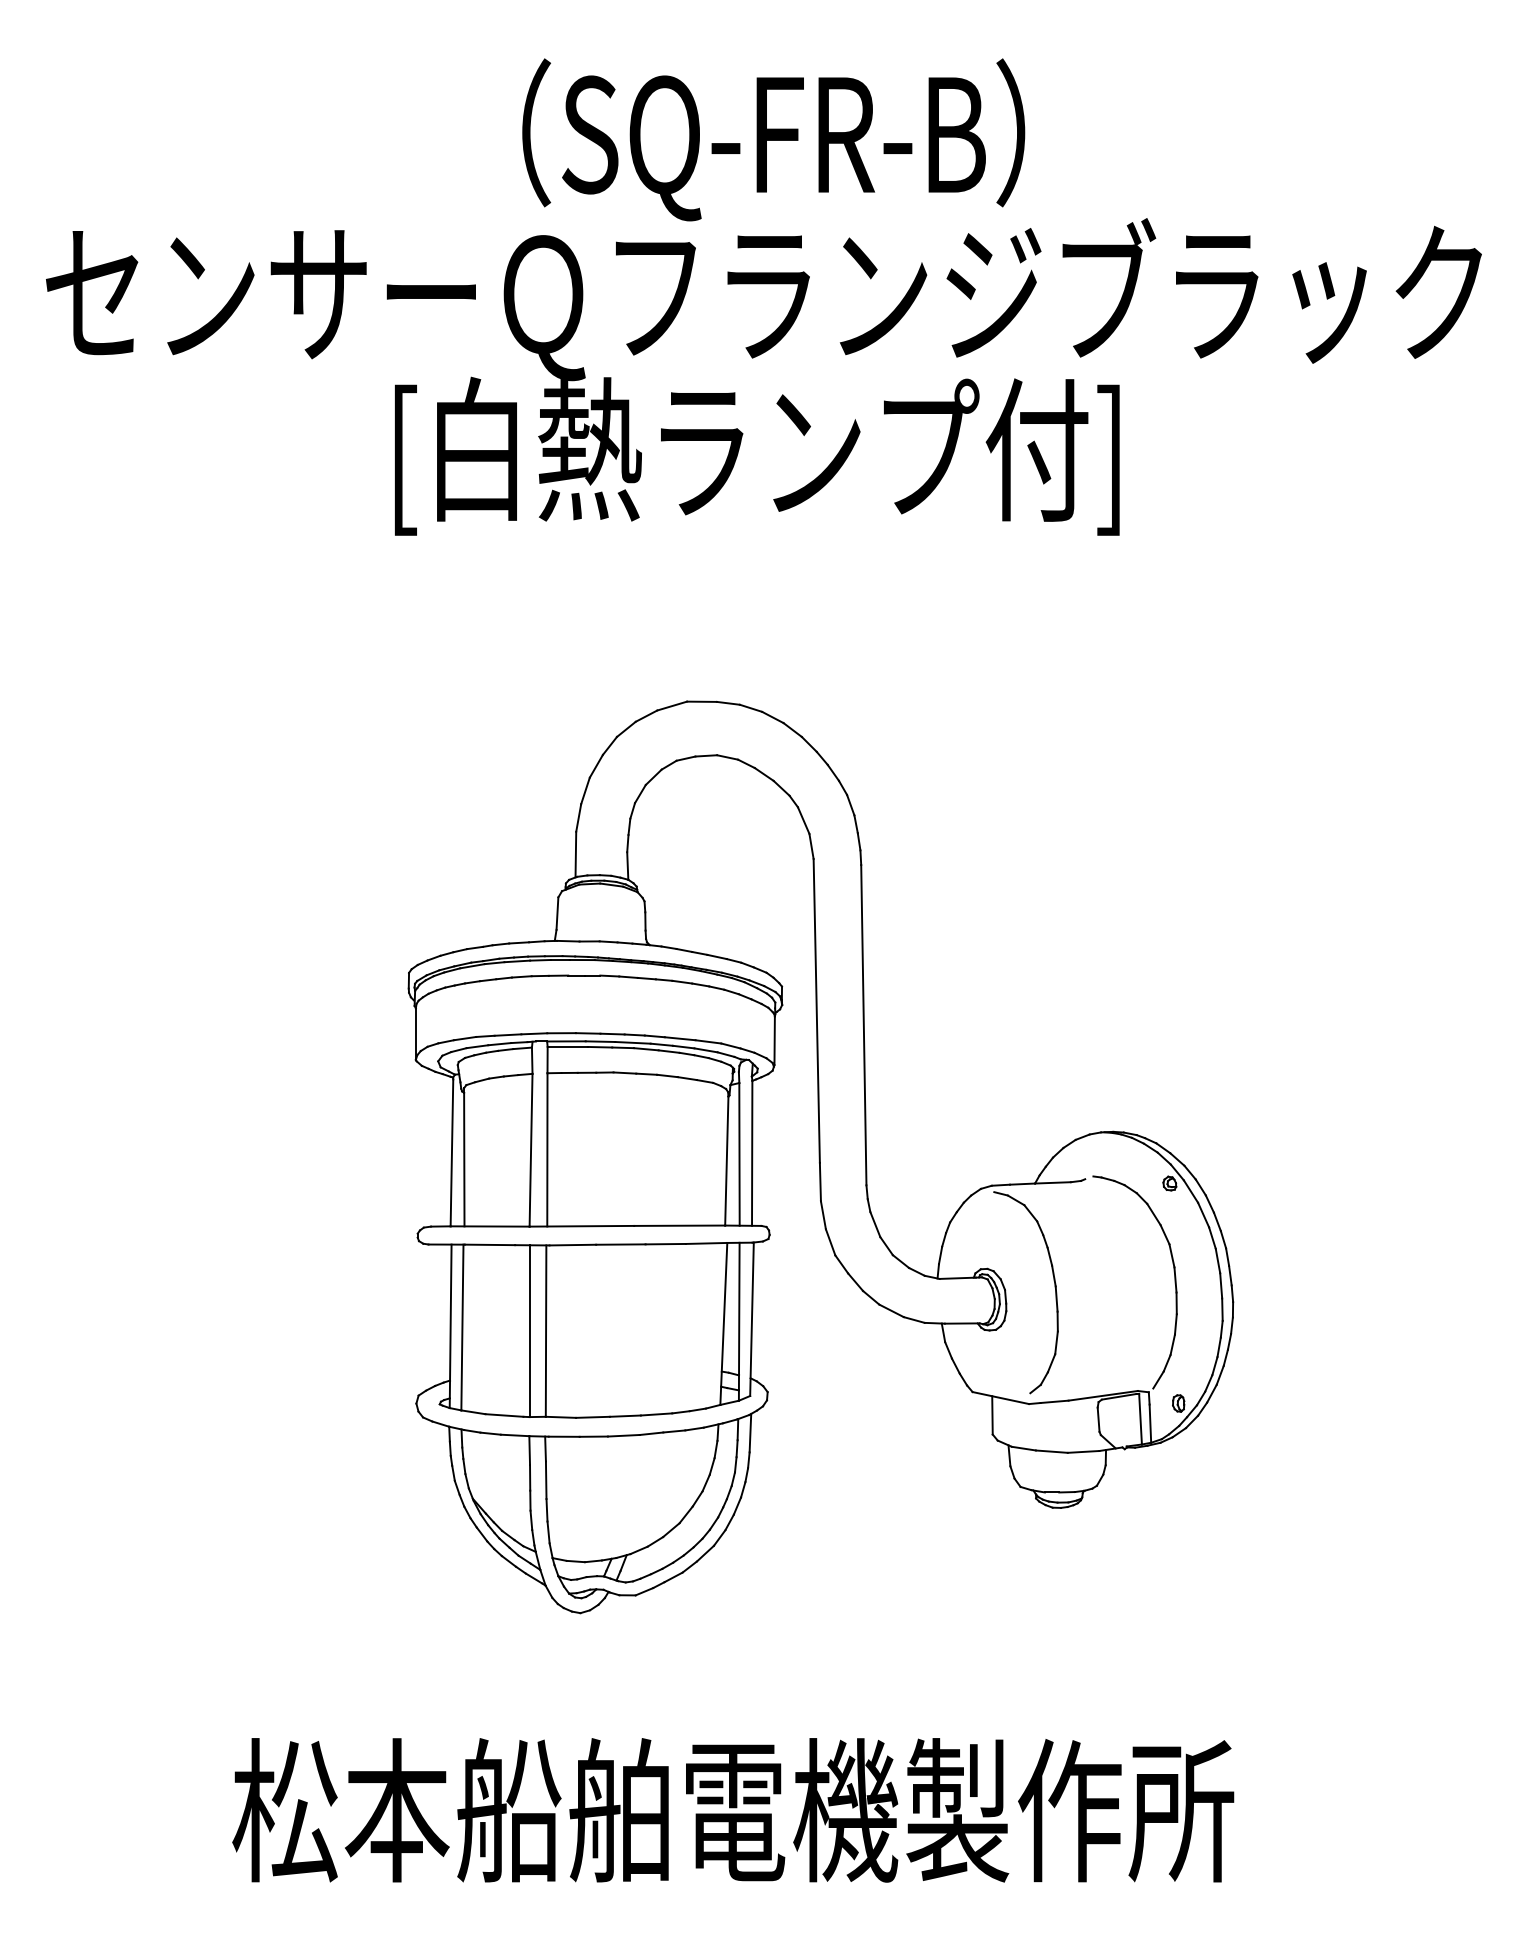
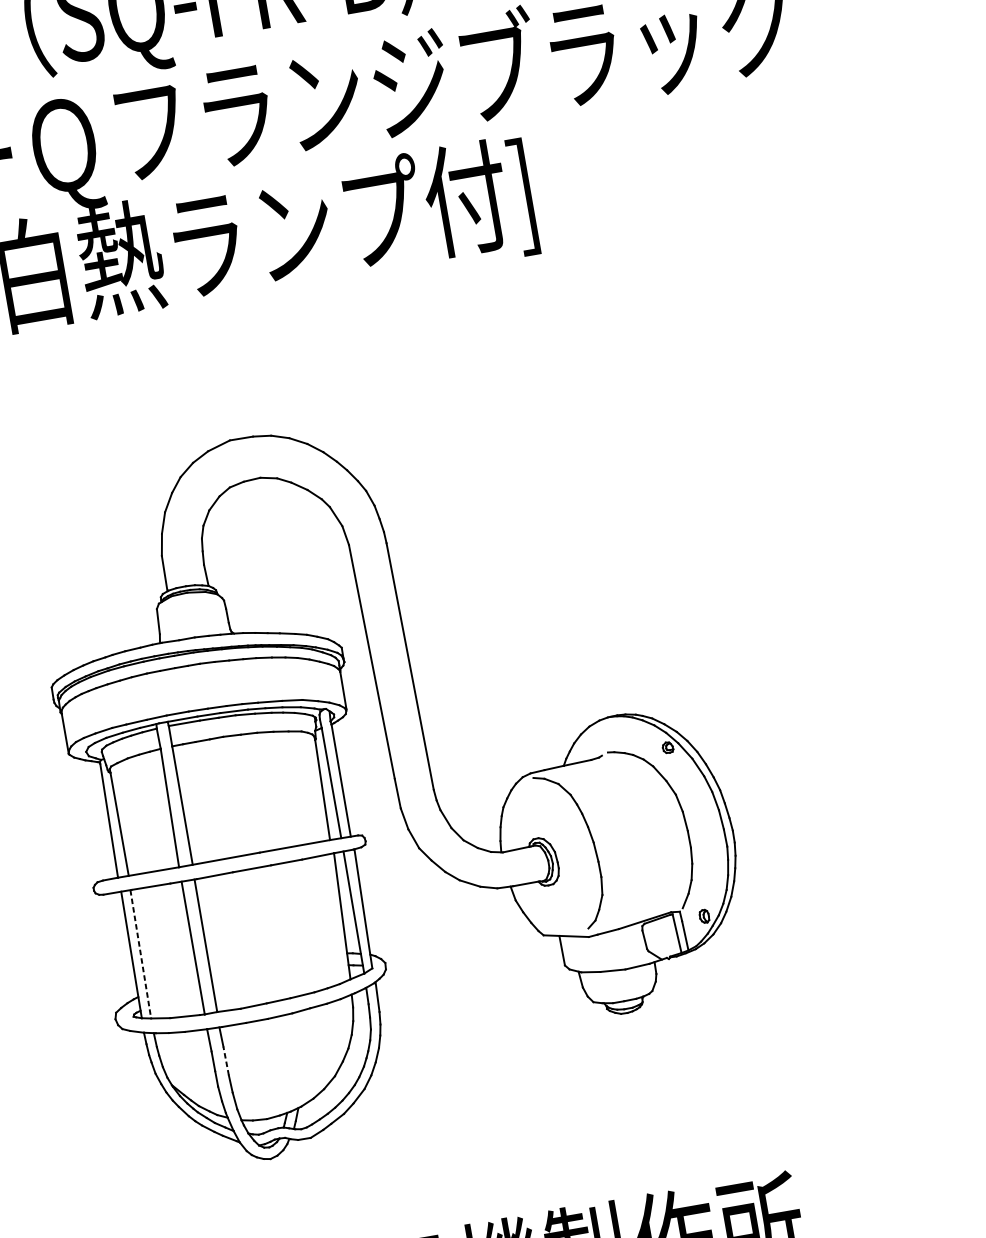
line: (462, 1327) -> (140, 954), solid -> dashed
line: (546, 1480) -> (226, 1061), solid -> dashed

